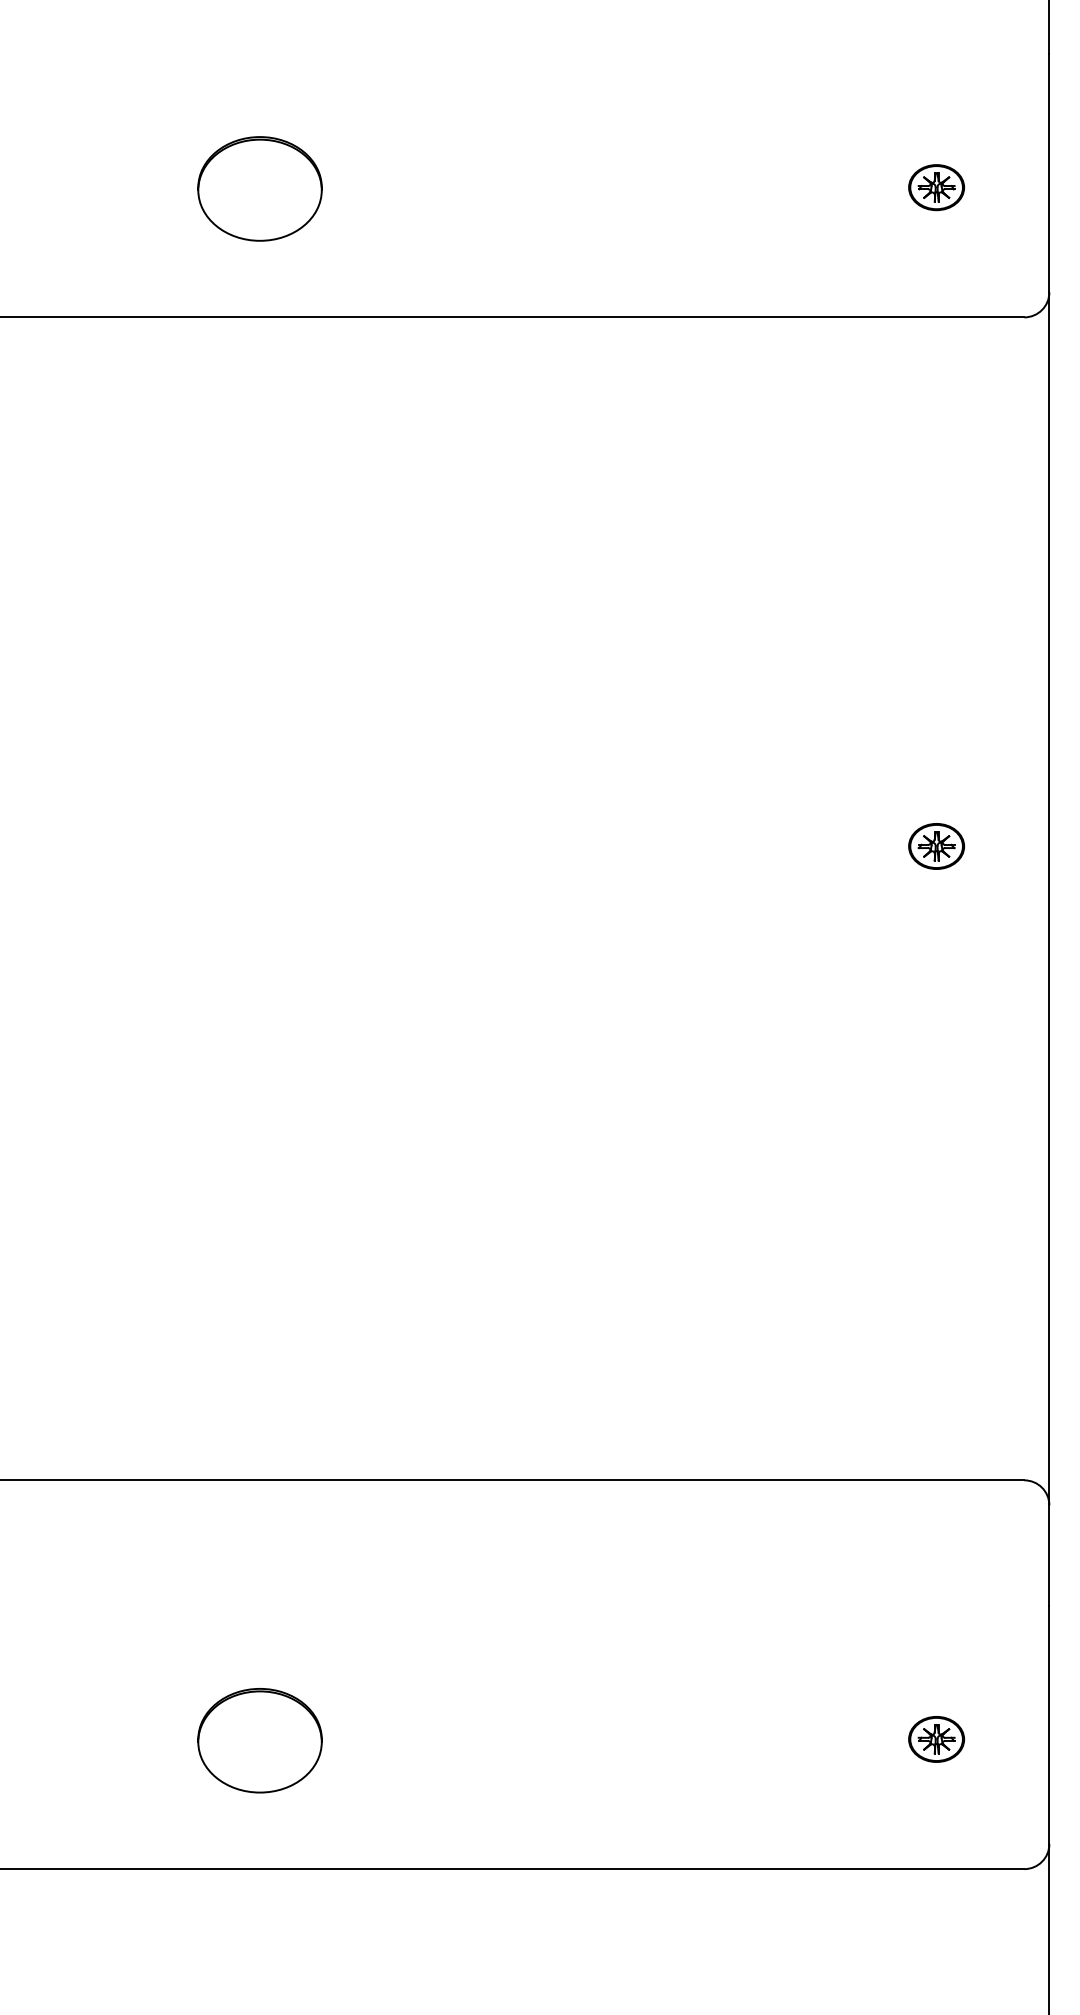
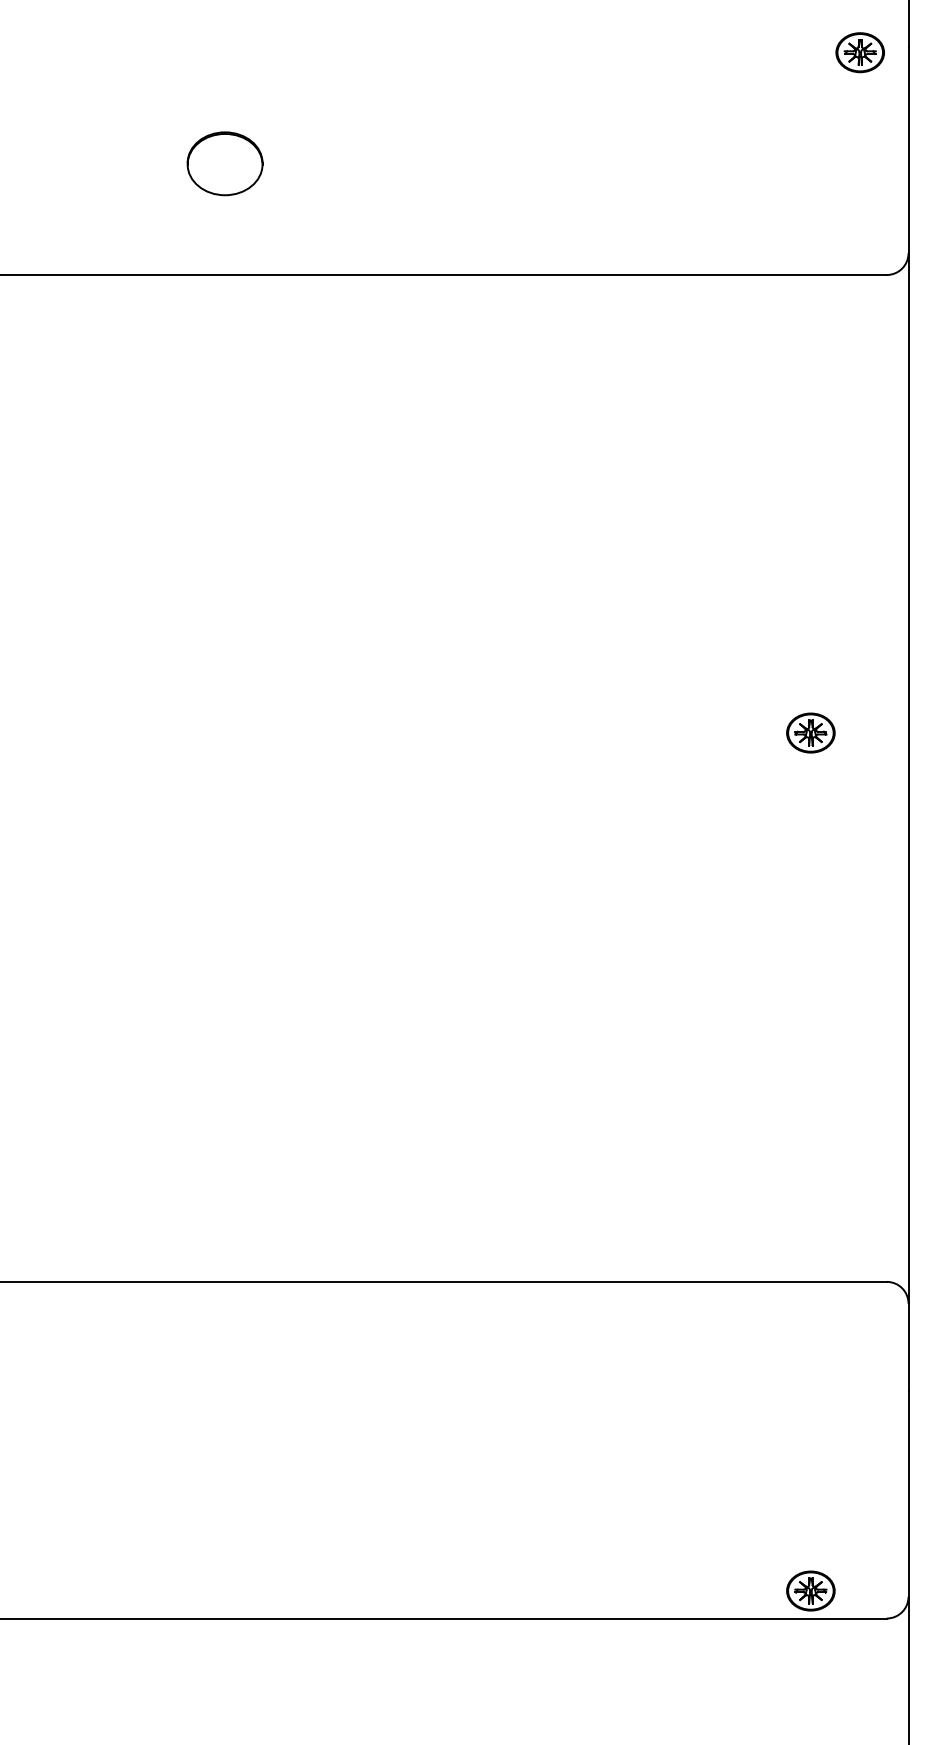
part: (936, 187) -> (860, 52), moved
part: (259, 188) -> (224, 163), size x0.7
part: (936, 1739) -> (810, 1591), moved
part: (259, 1740) -> (224, 1507), removed

